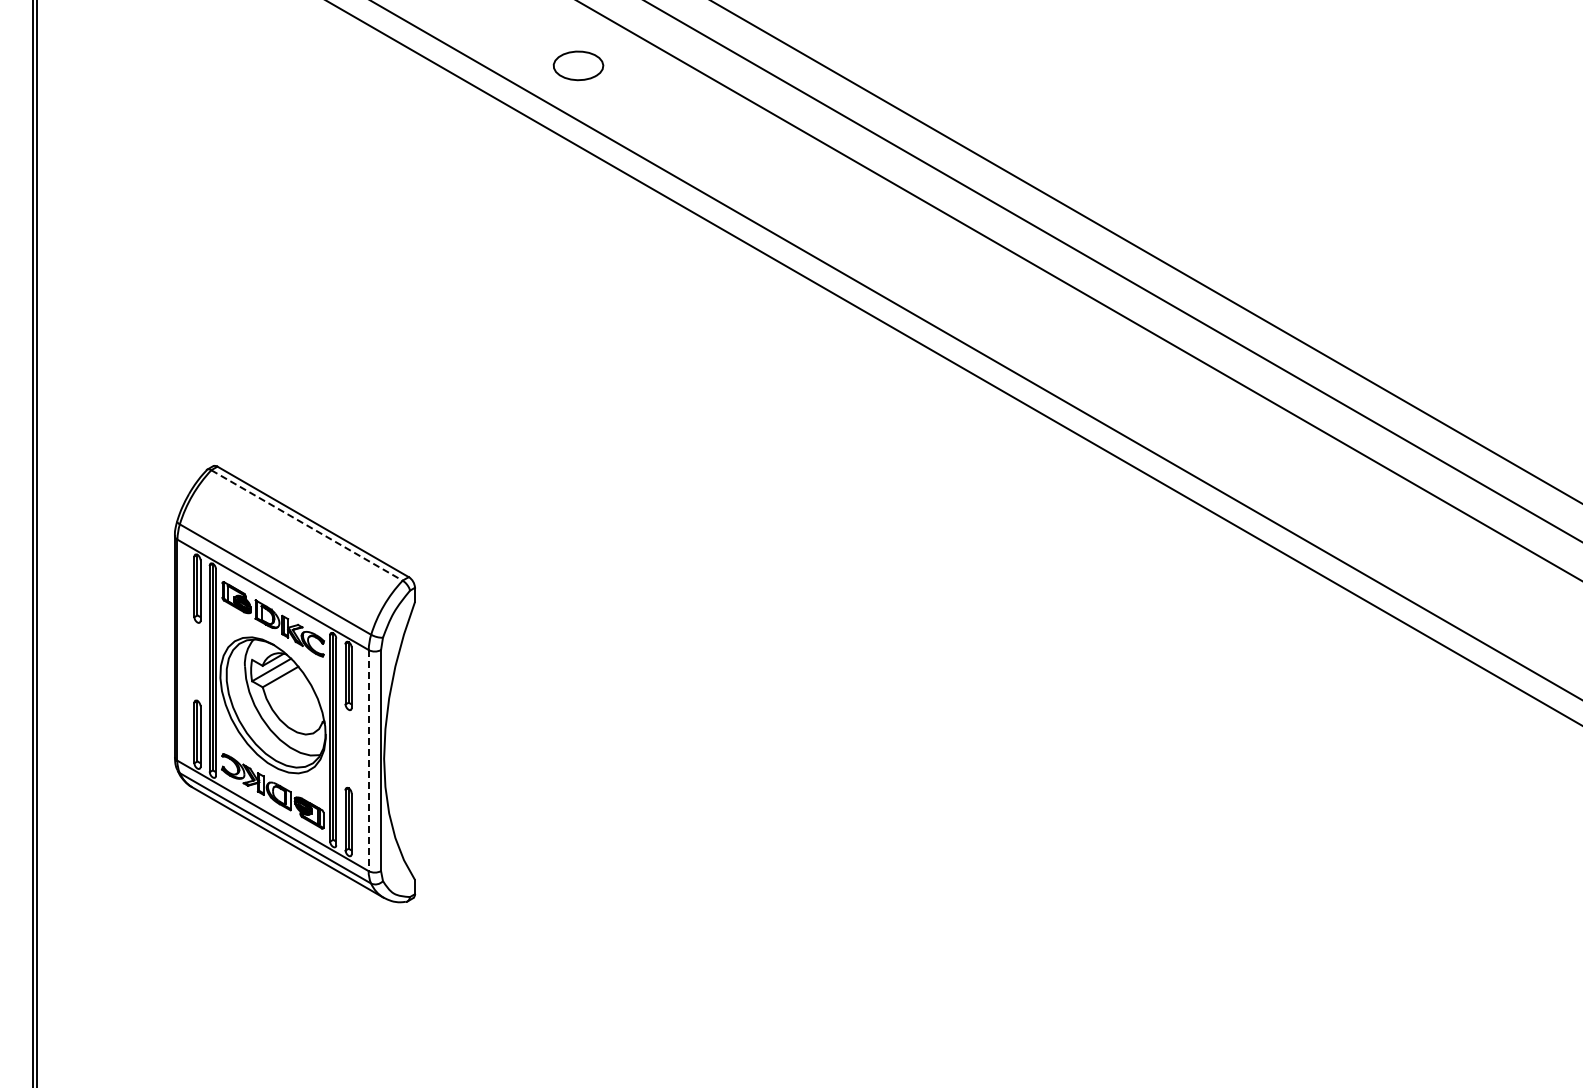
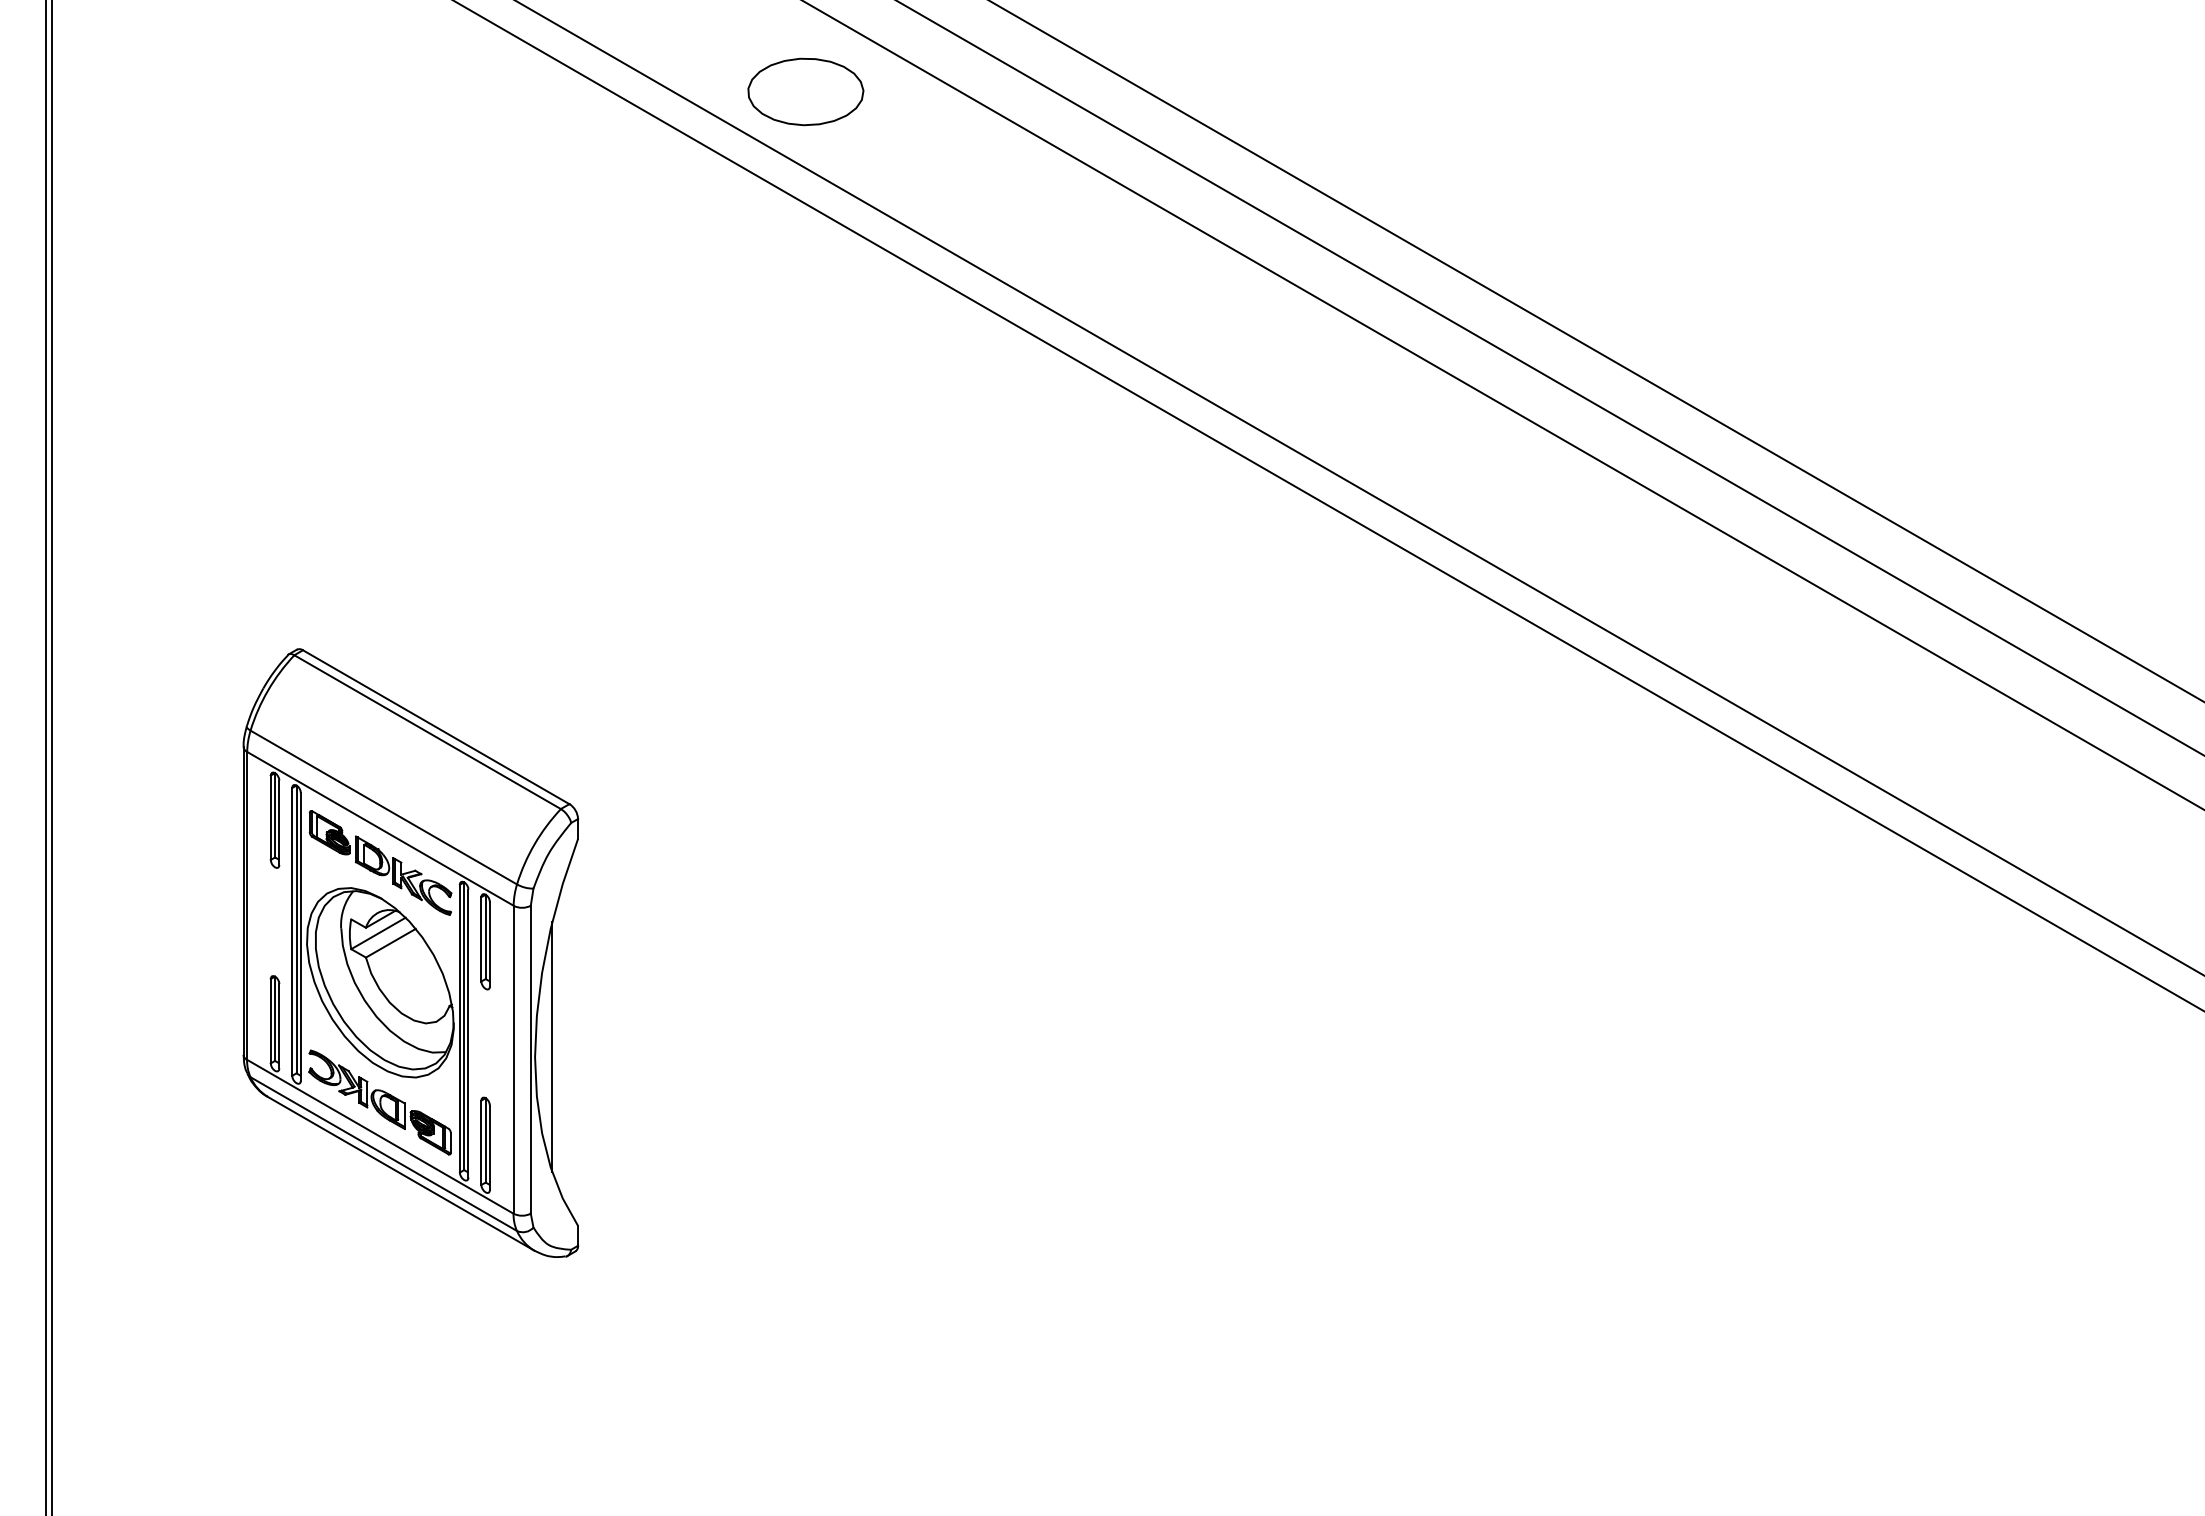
part: (578, 65) -> (805, 91), size x1.67
line: (307, 525) -> (428, 732), dashed -> solid
line: (396, 751) -> (552, 1047), added
line: (368, 760) -> (513, 1059), dashed -> solid

